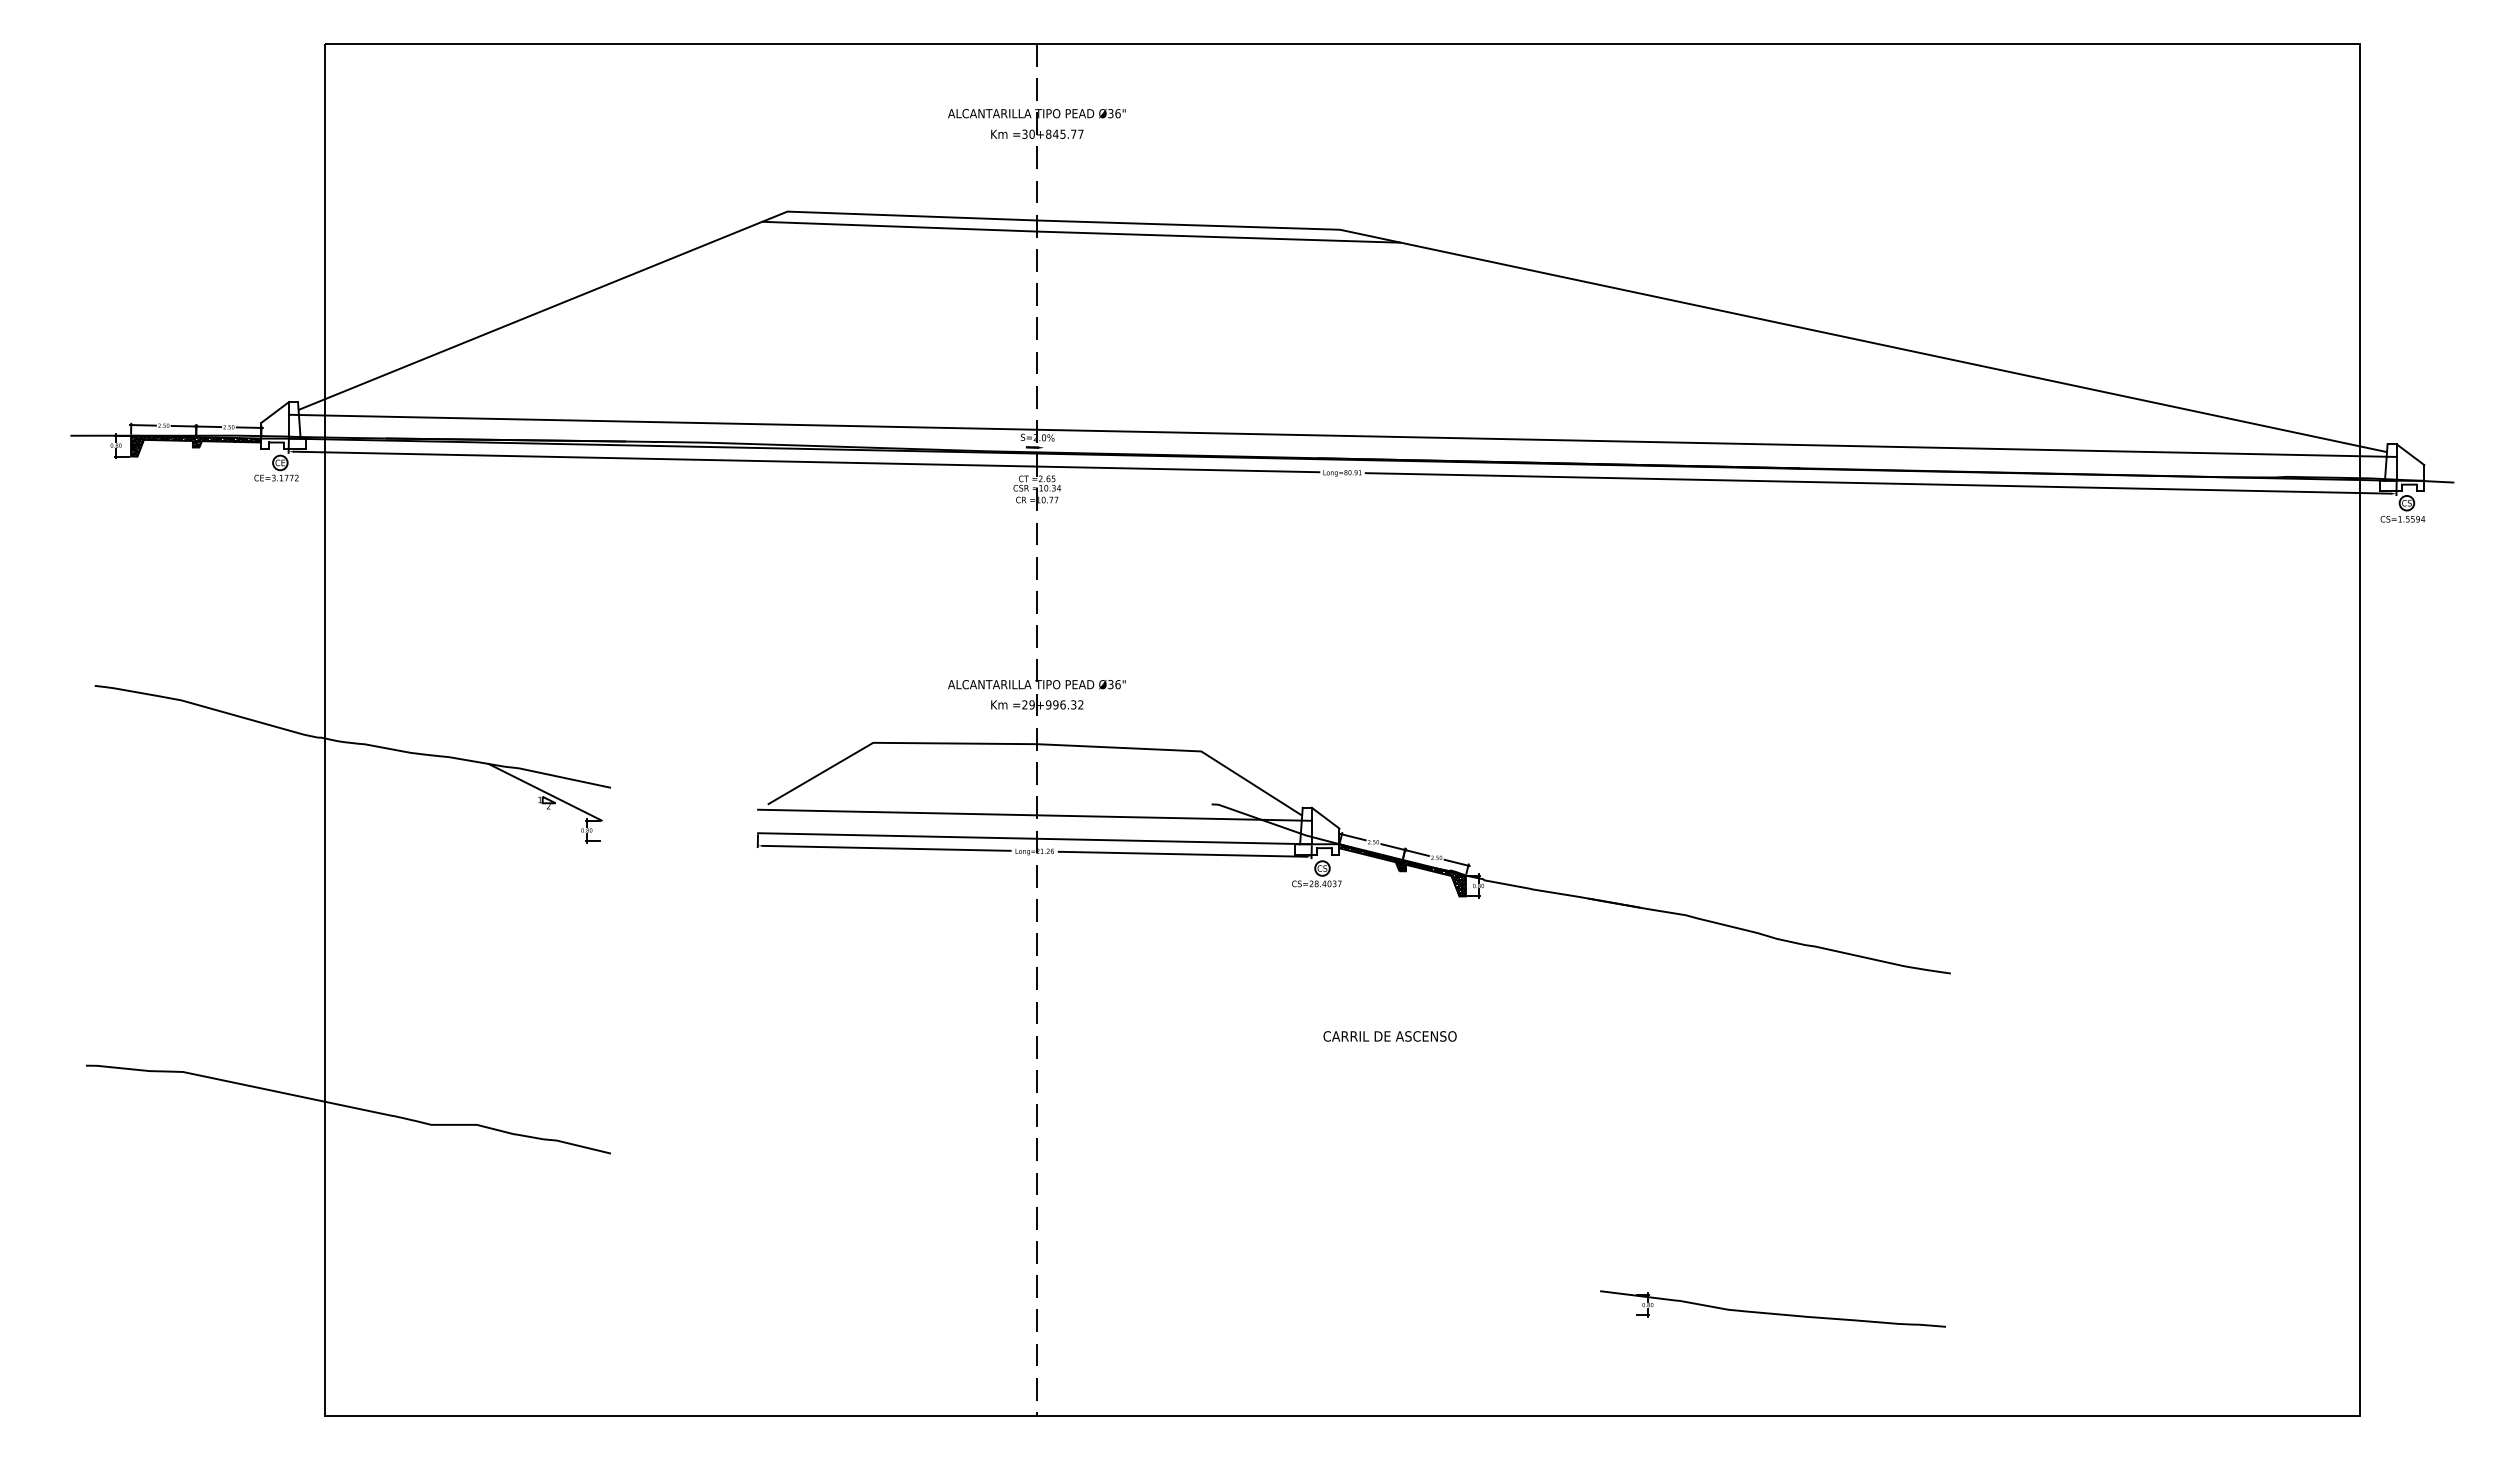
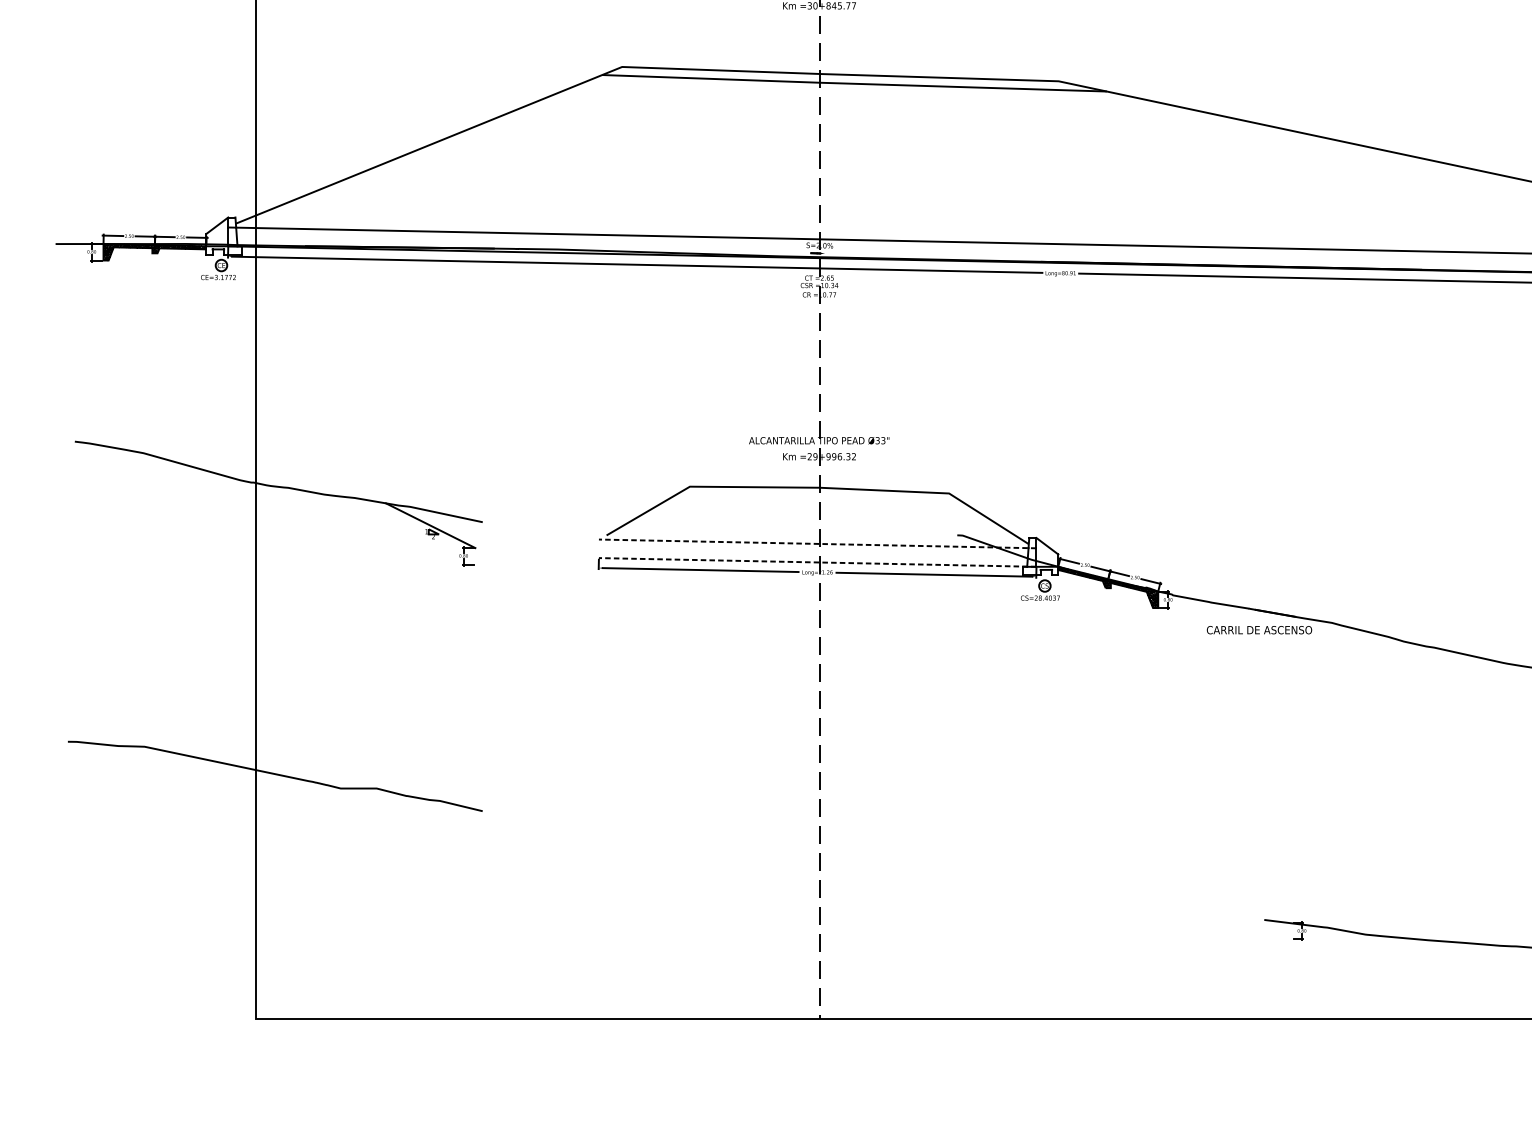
text: (1117, 684) -> (882, 440), Ø36" -> Ø33"
line: (1034, 815) -> (817, 544), solid -> dashed
line: (1034, 838) -> (817, 562), solid -> dashed
text: (1389, 1036) -> (1259, 630), moved

